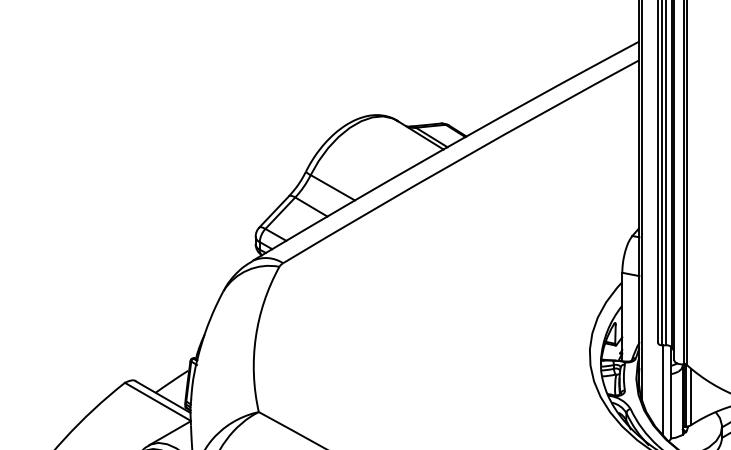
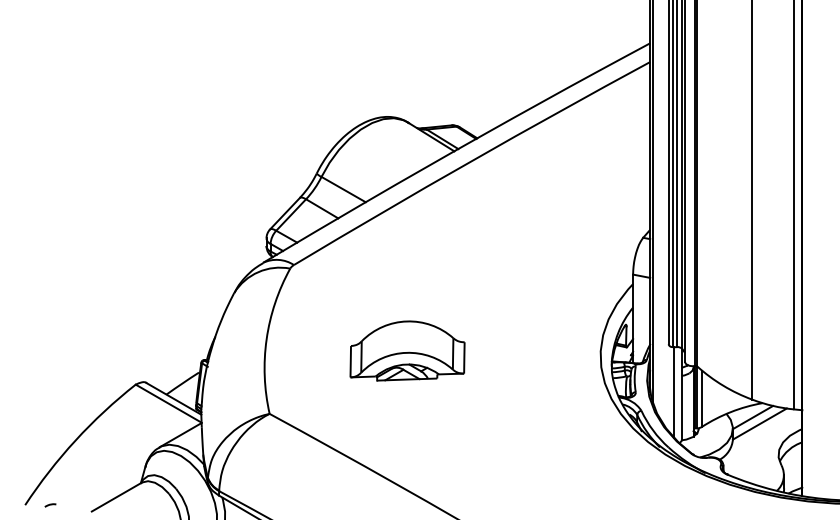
part: (396, 348) -> (407, 350), added

